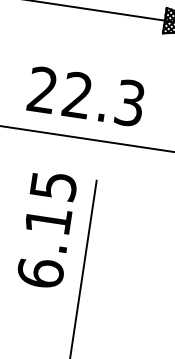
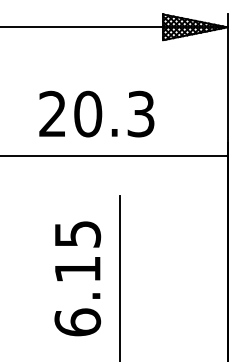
text: (78, 94) -> (88, 113), 22.3 -> 20.3
text: (46, 229) -> (77, 278), moved

